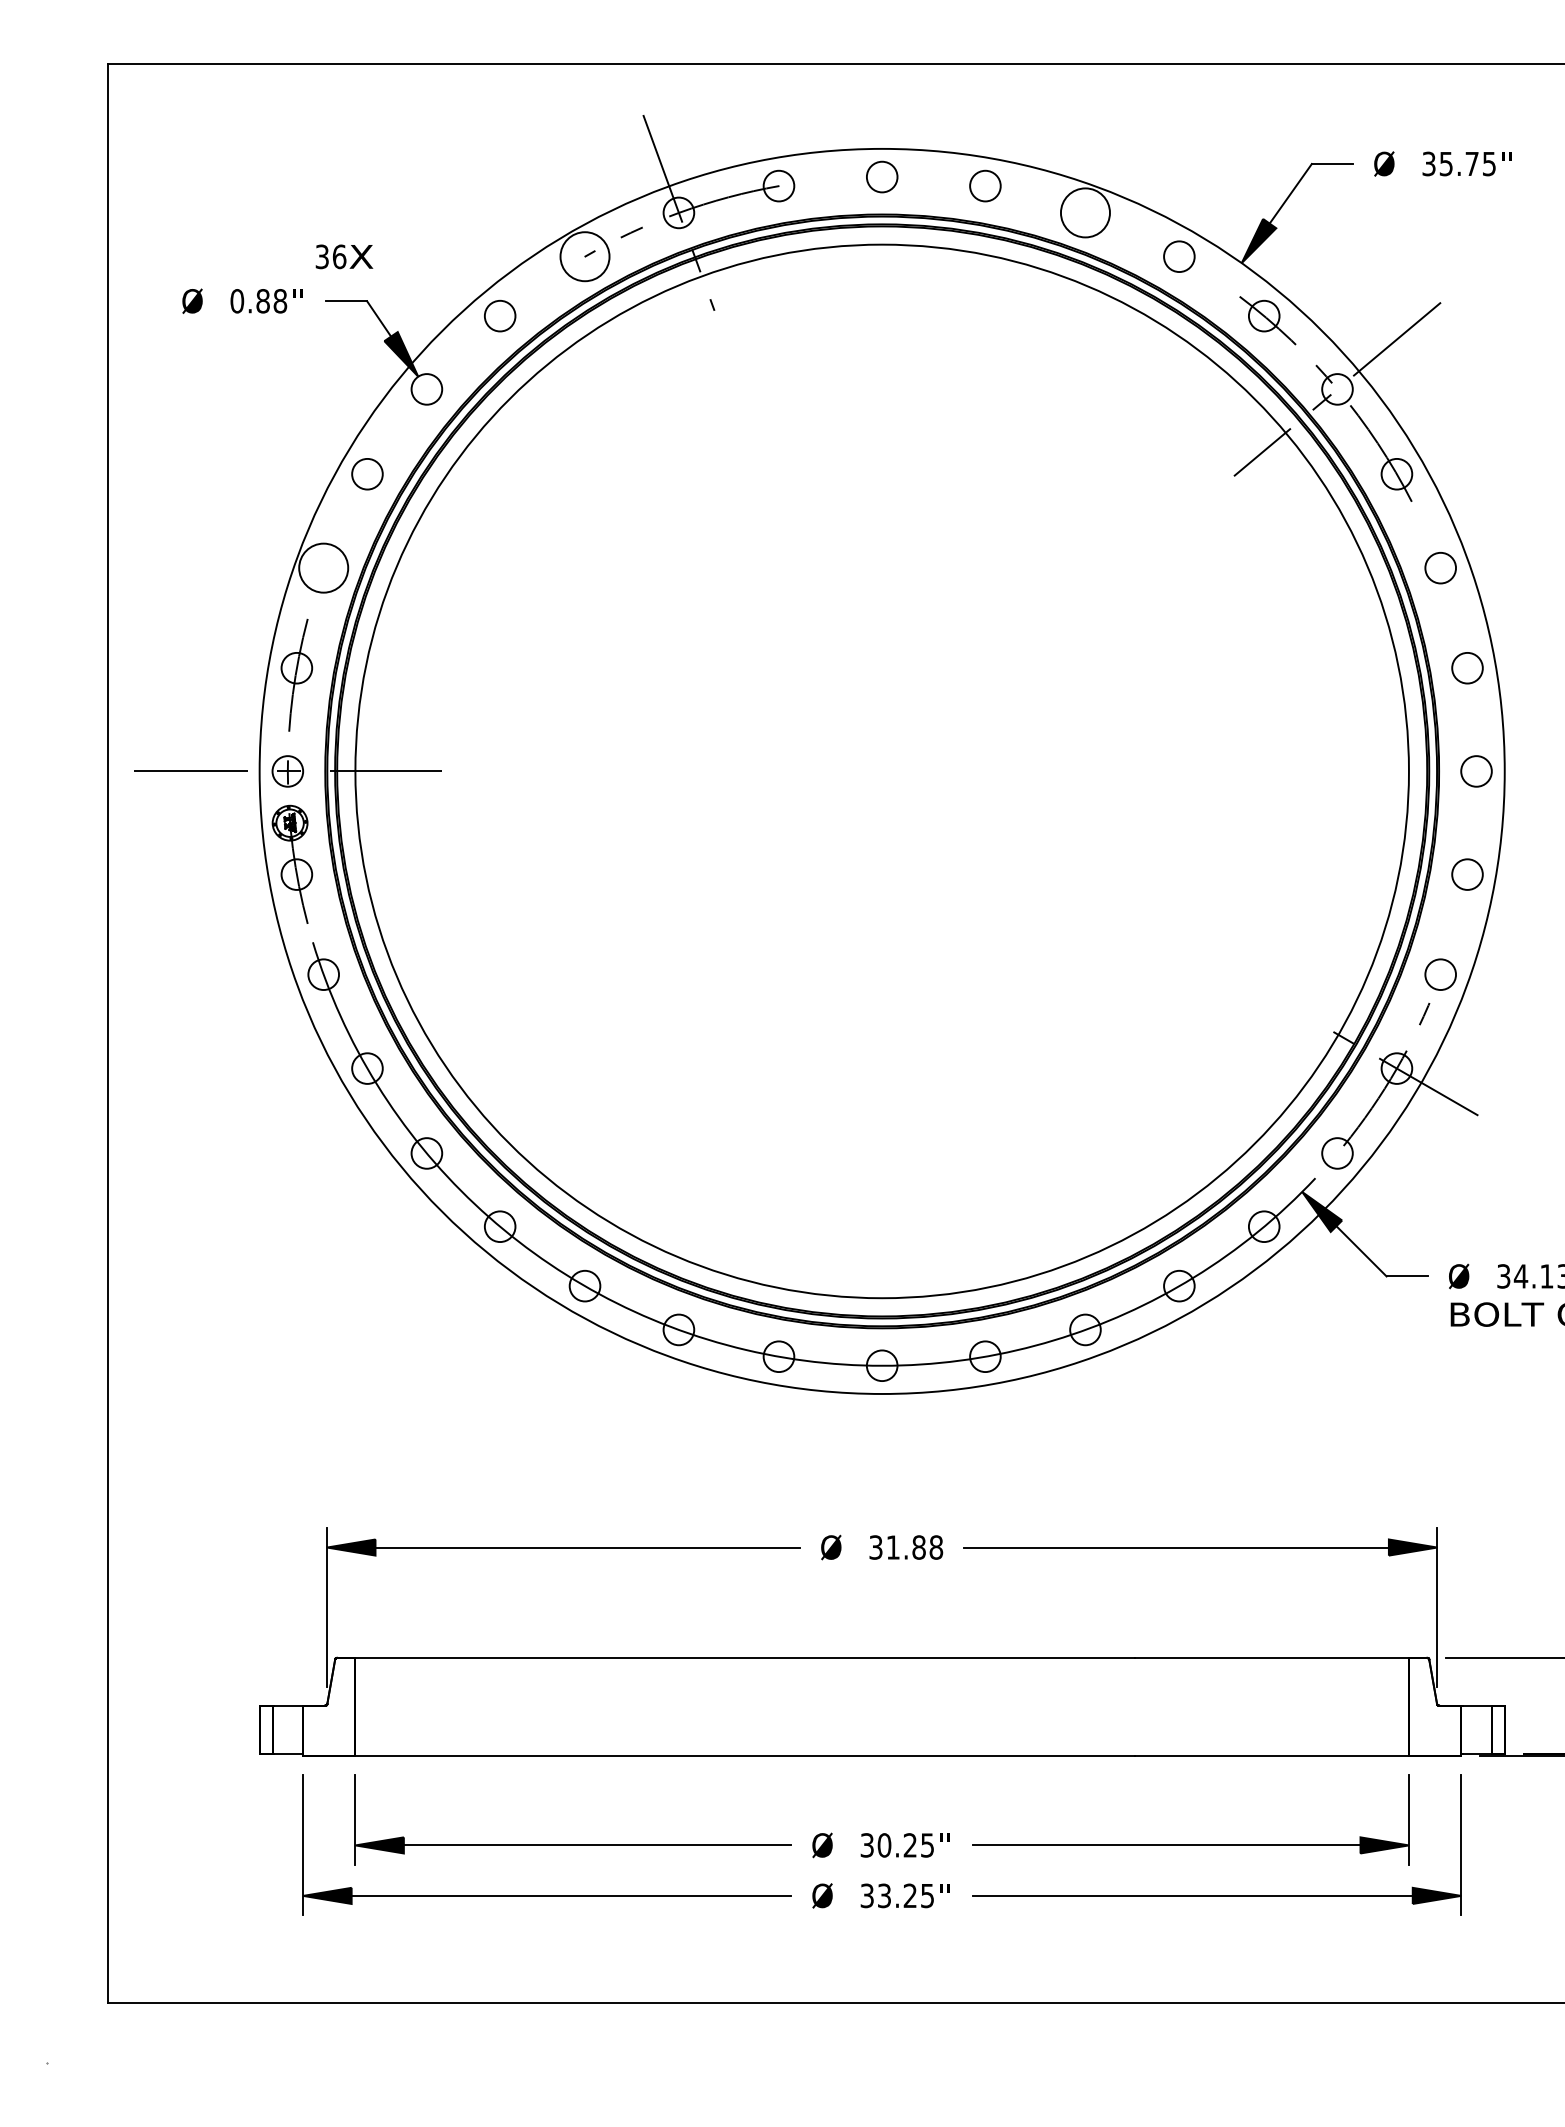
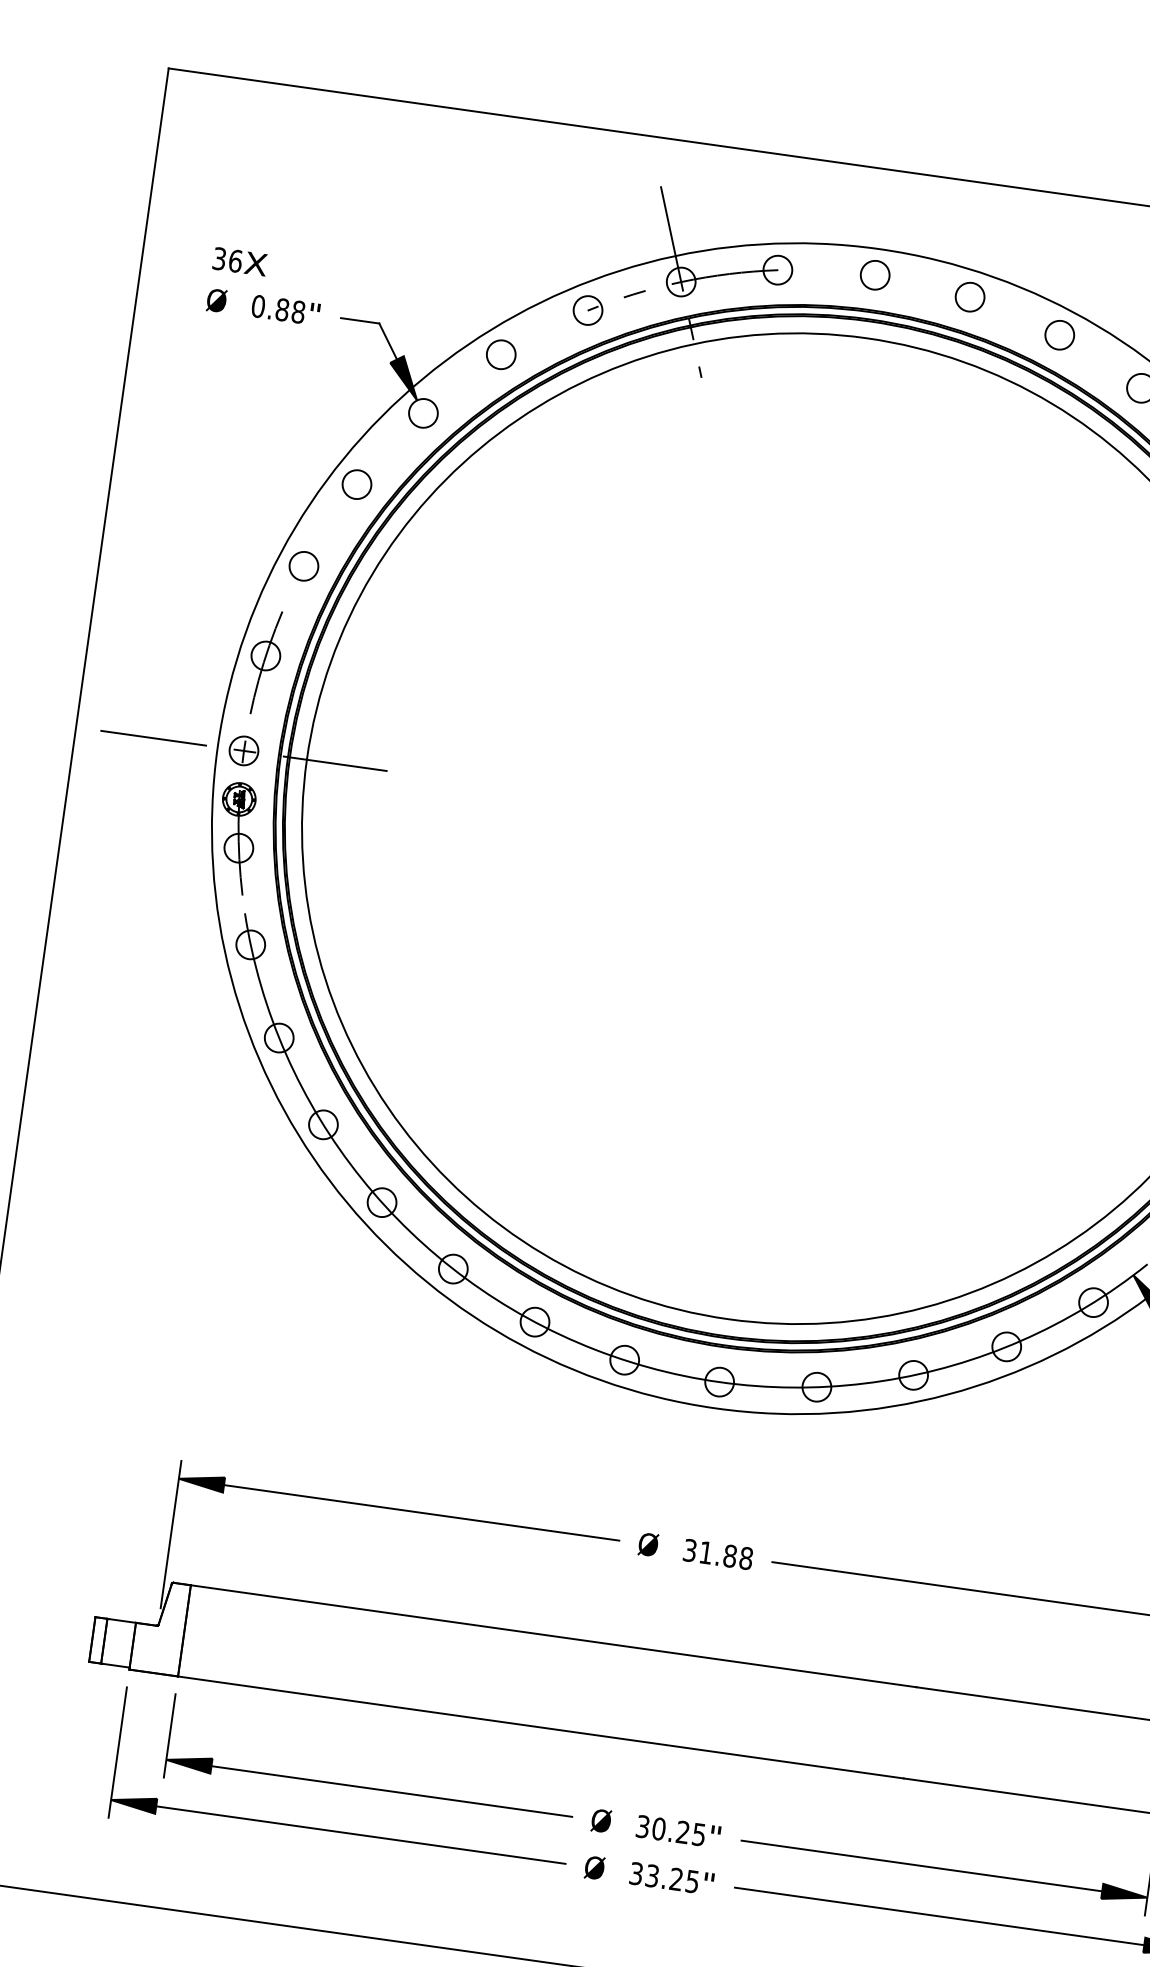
circle: (1085, 212) -> (1059, 334), size x0.62
text: (344, 256) -> (240, 261), moved
circle: (584, 256) -> (587, 310), size x0.62
circle: (323, 567) -> (303, 565), size x0.62

